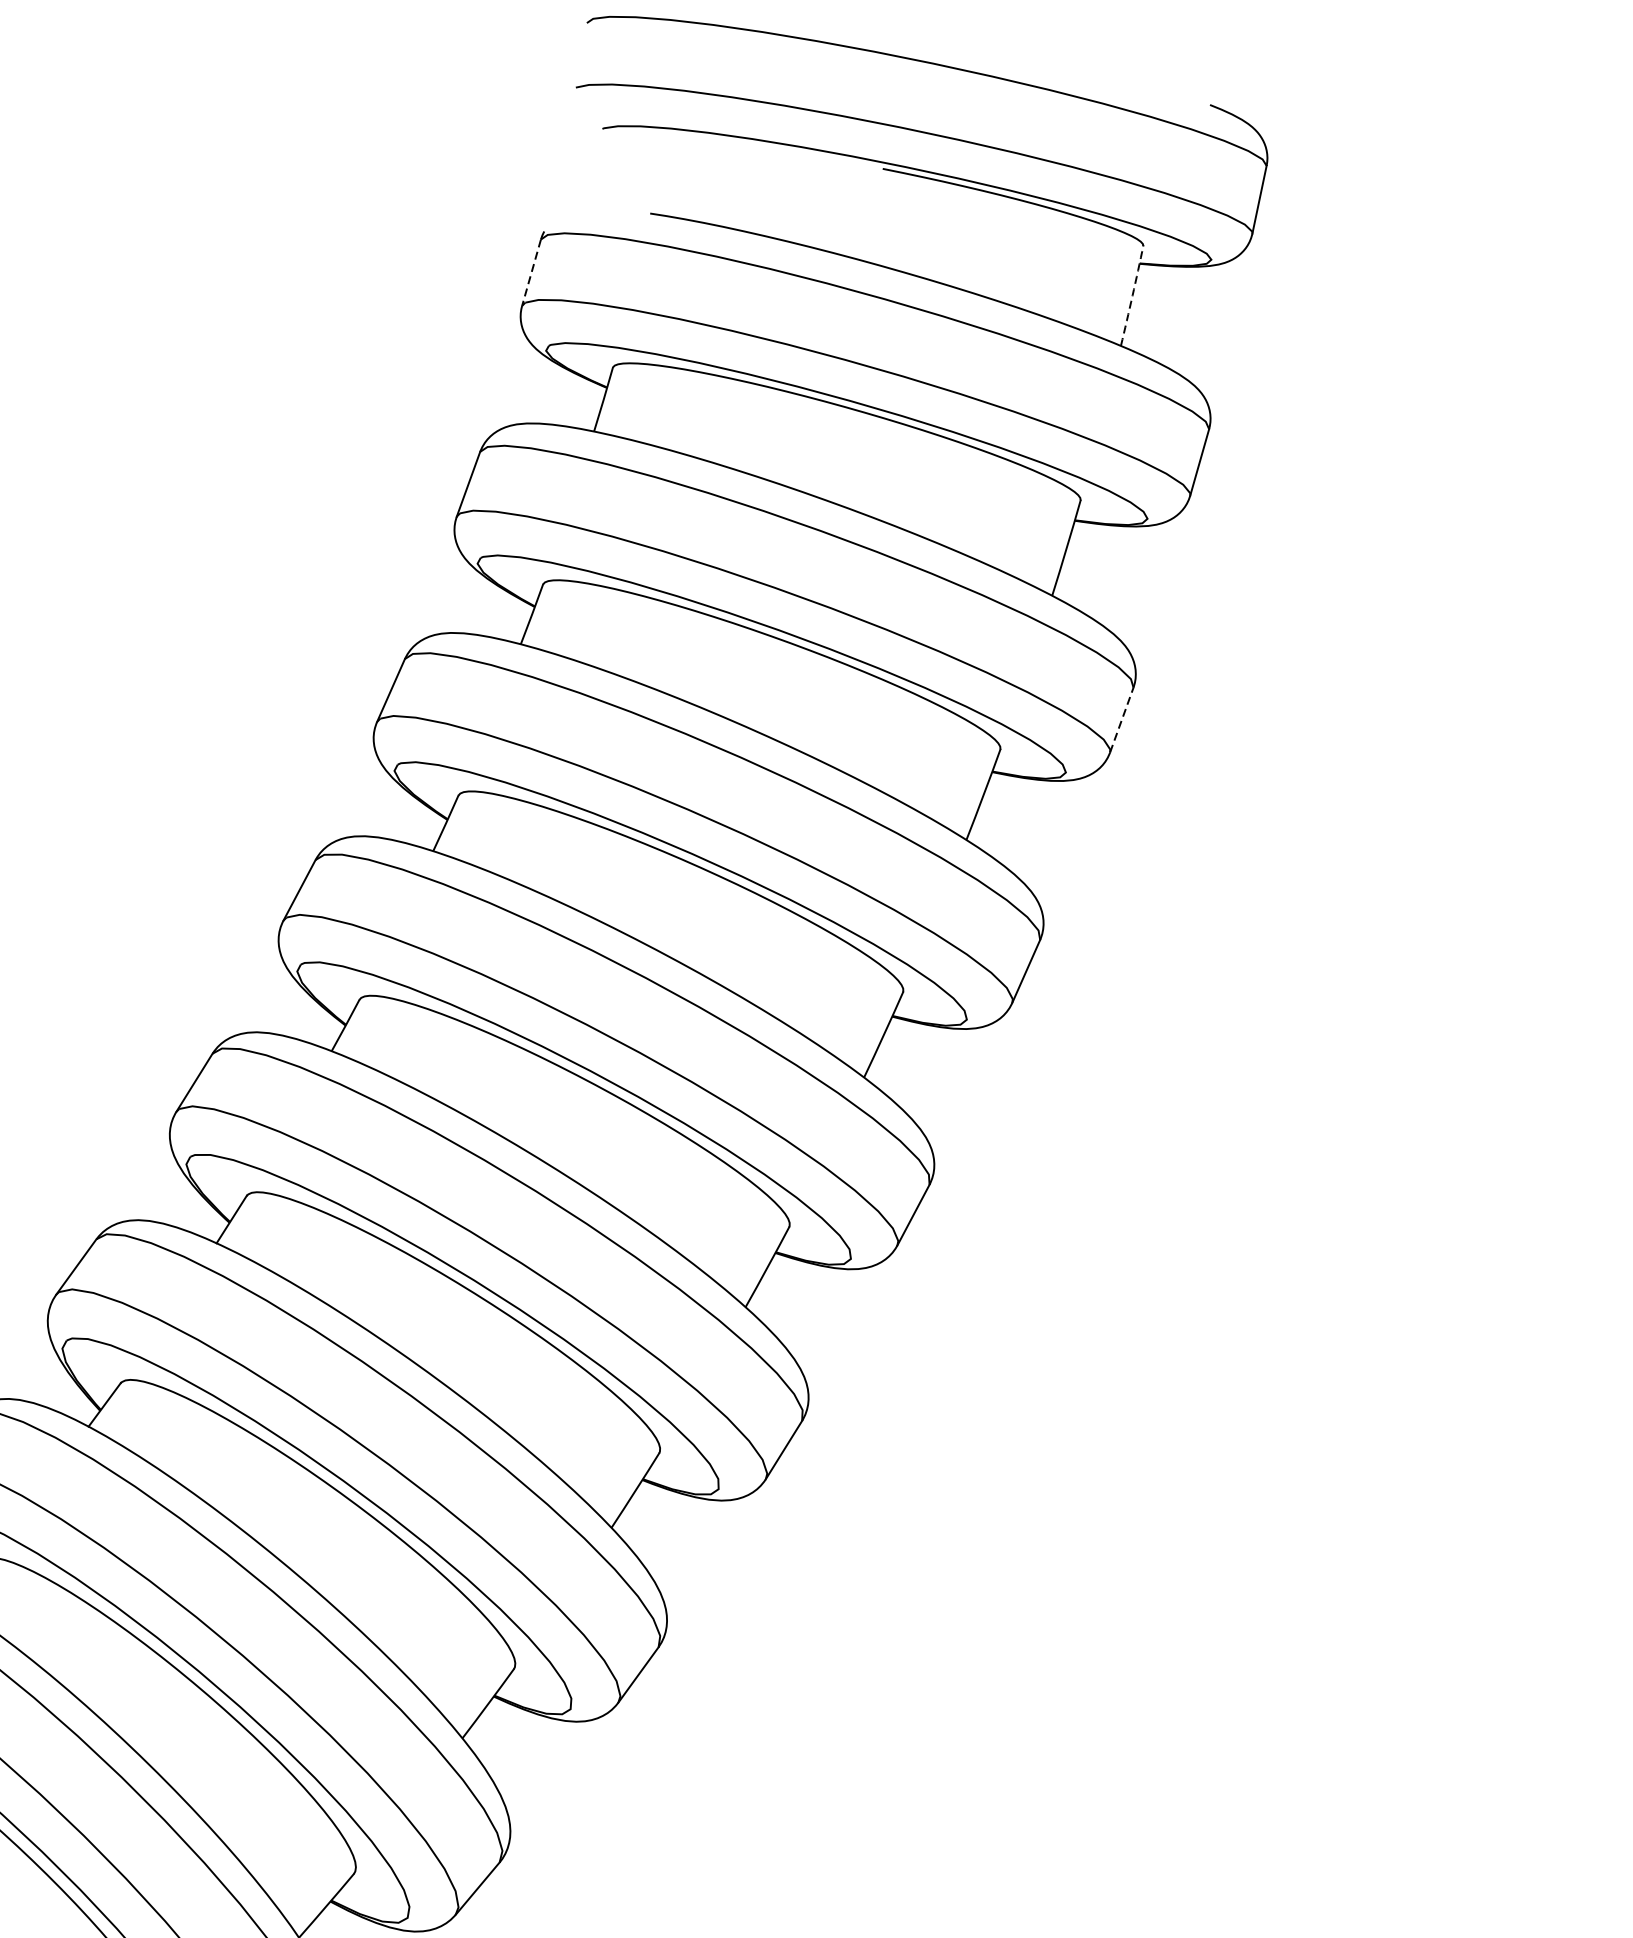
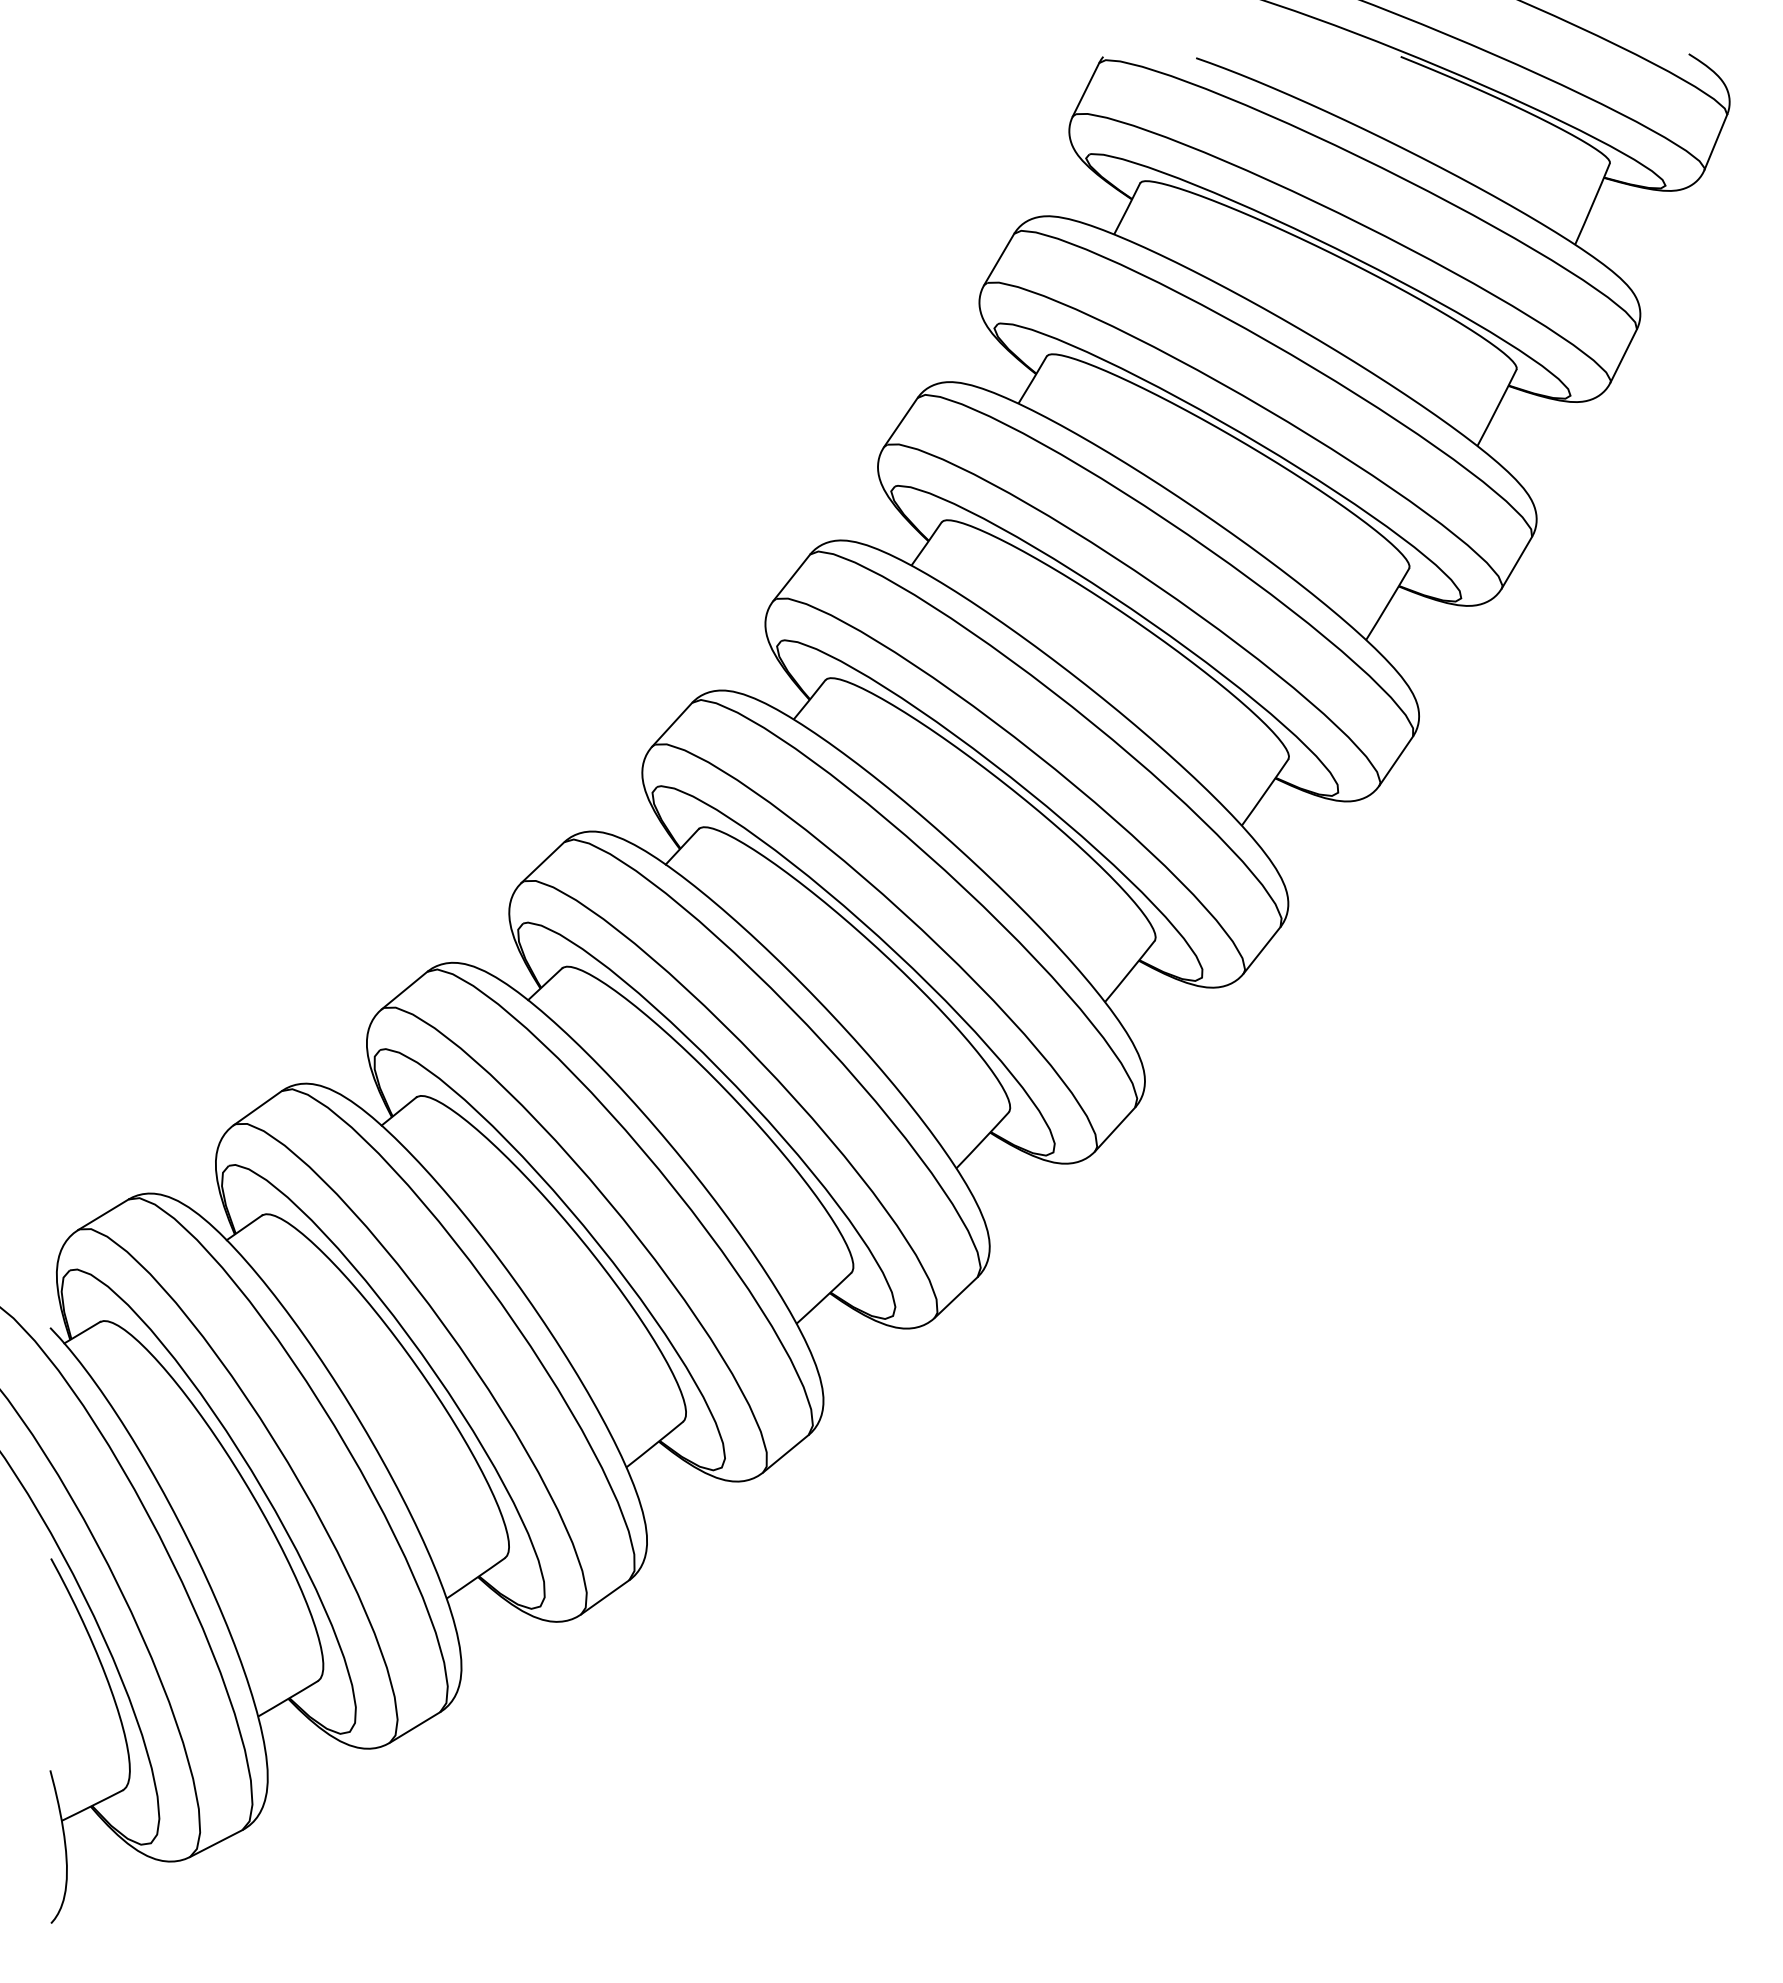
line: (532, 272) -> (1086, 89), dashed -> solid
arc: (1132, 295) -> (1592, 203), dashed -> solid
line: (1121, 720) -> (1516, 562), dashed -> solid

